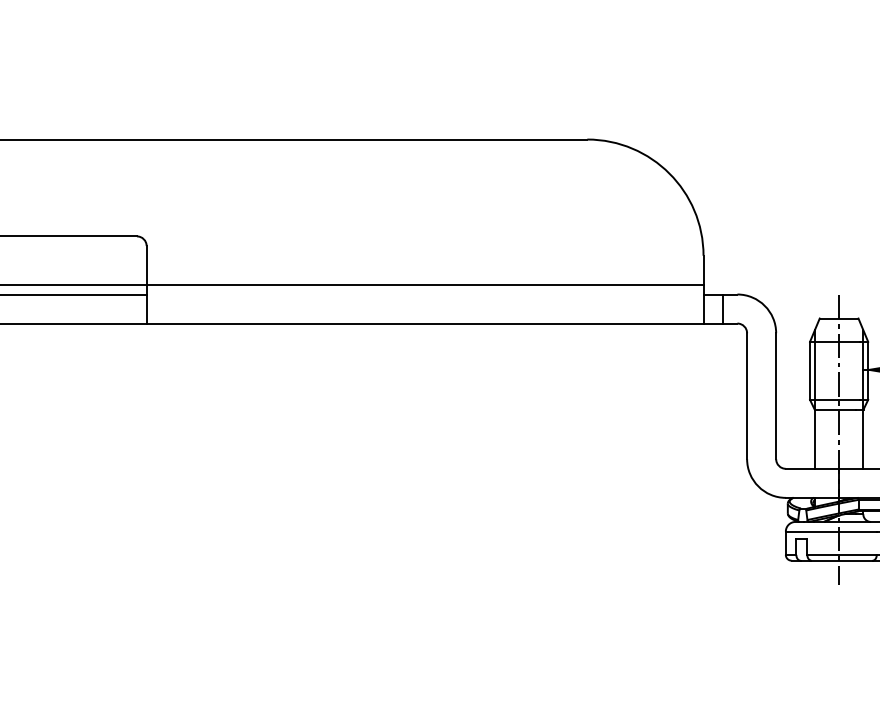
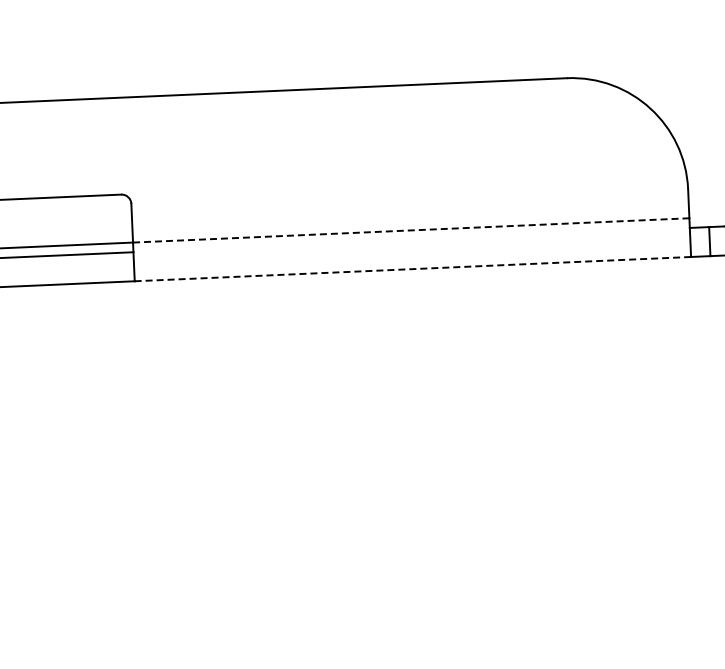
line: (425, 284) -> (411, 230), solid -> dashed
line: (424, 323) -> (412, 269), solid -> dashed

